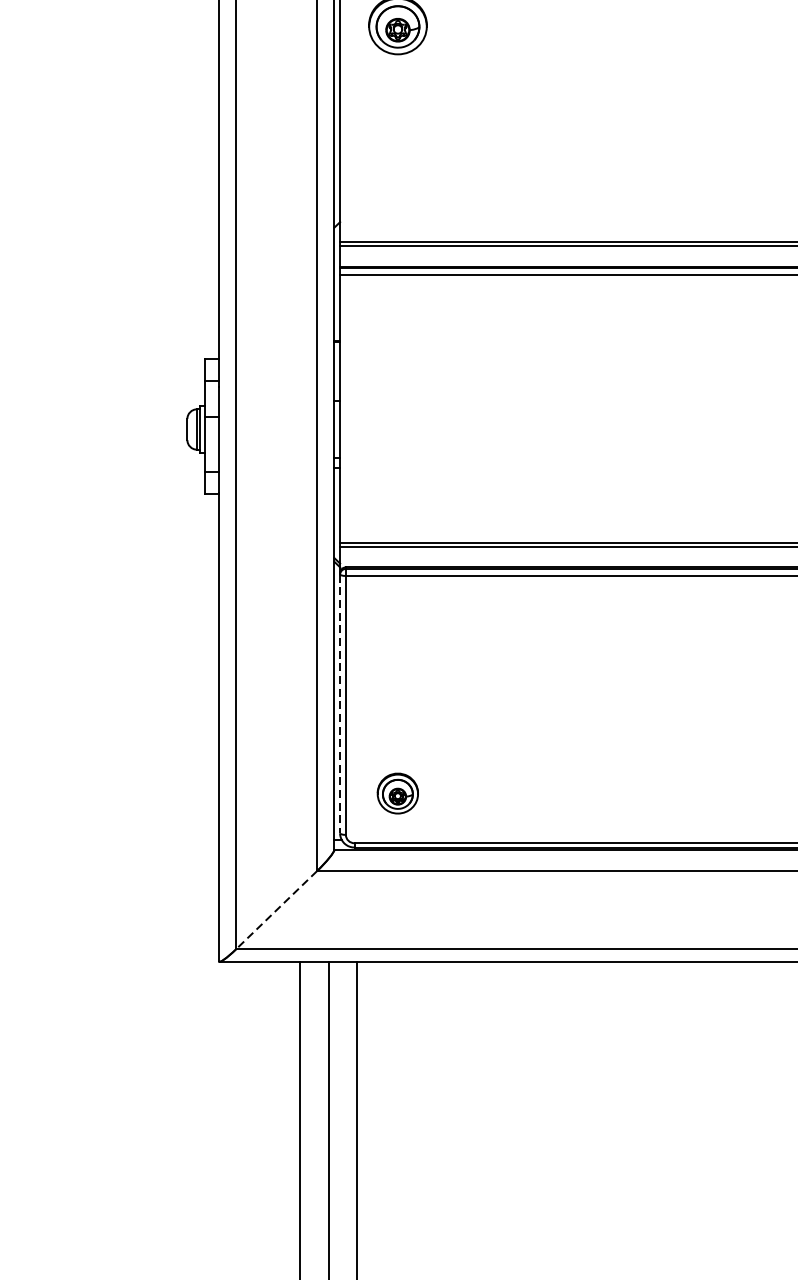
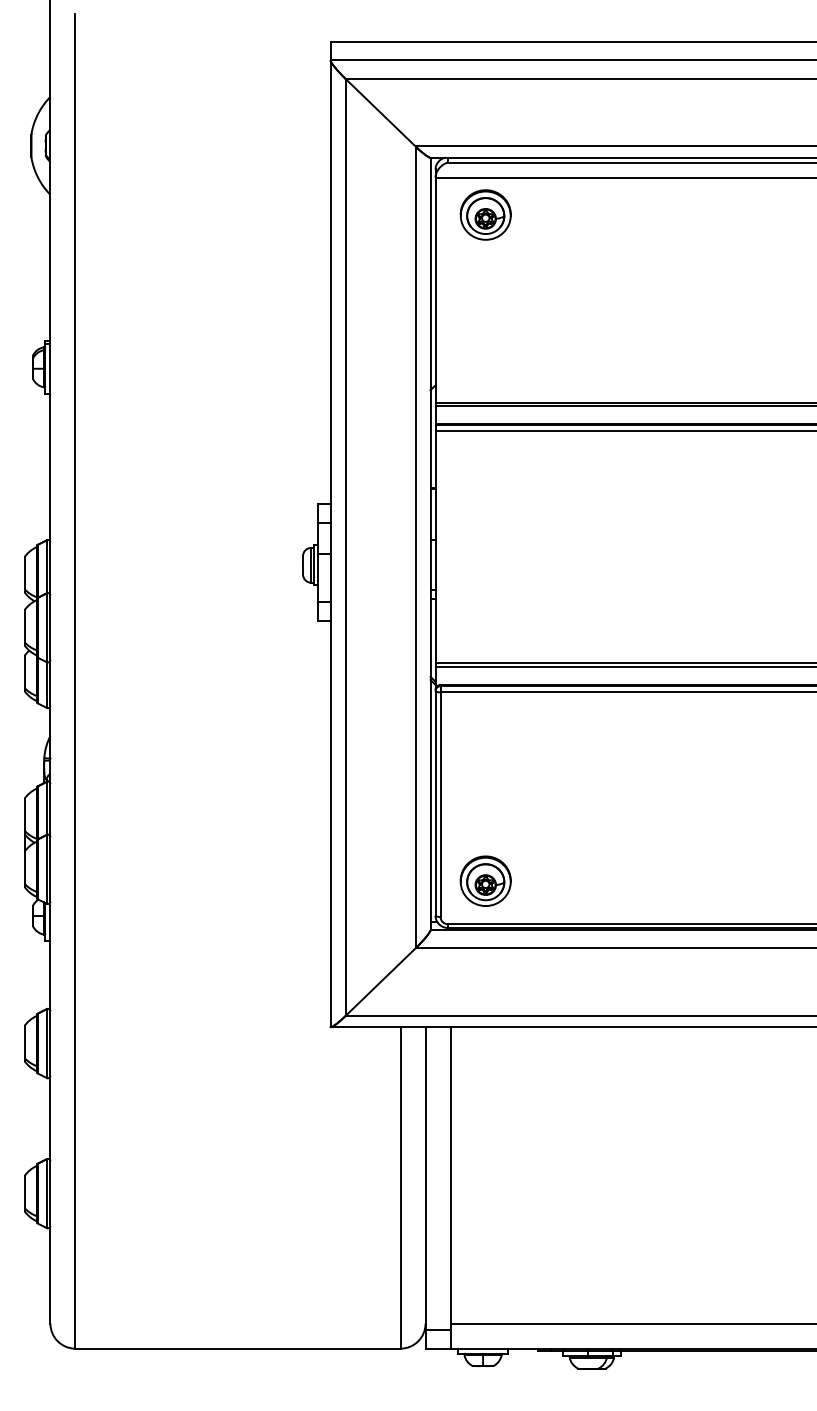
line: (340, 704) -> (435, 803), dashed -> solid
part: (397, 792) -> (485, 880), size x1.43
line: (276, 910) -> (380, 982), dashed -> solid

